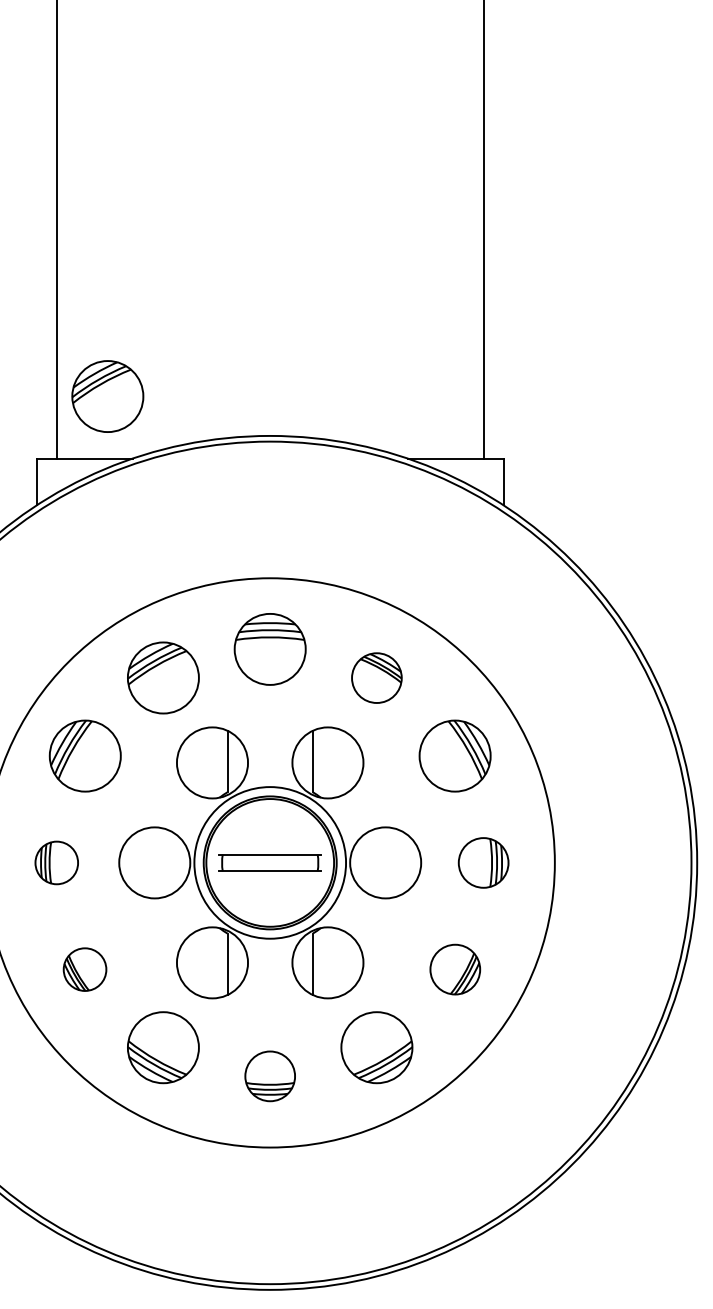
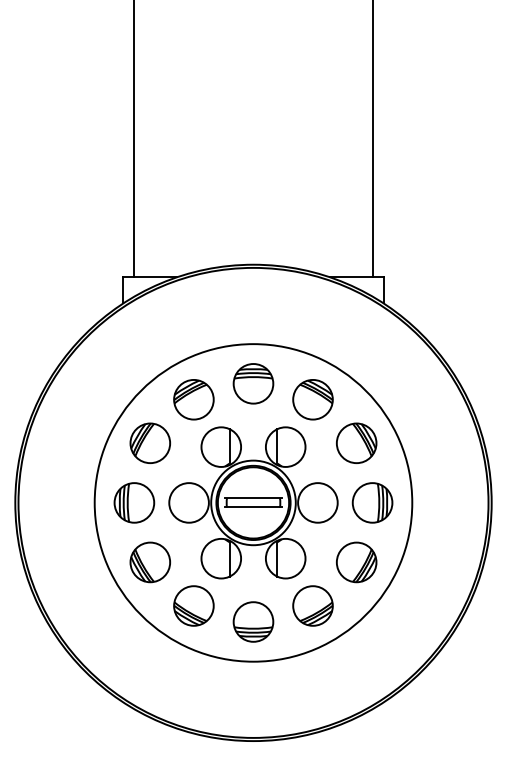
part: (107, 396) -> (162, 242), removed
part: (375, 677) -> (312, 399), size x1.43
part: (56, 862) -> (134, 502), size x1.67
part: (483, 862) -> (372, 502), size x1.43
part: (83, 969) -> (149, 562), size x1.67
part: (454, 969) -> (356, 562), size x1.43
part: (270, 1075) -> (253, 621), size x1.43

